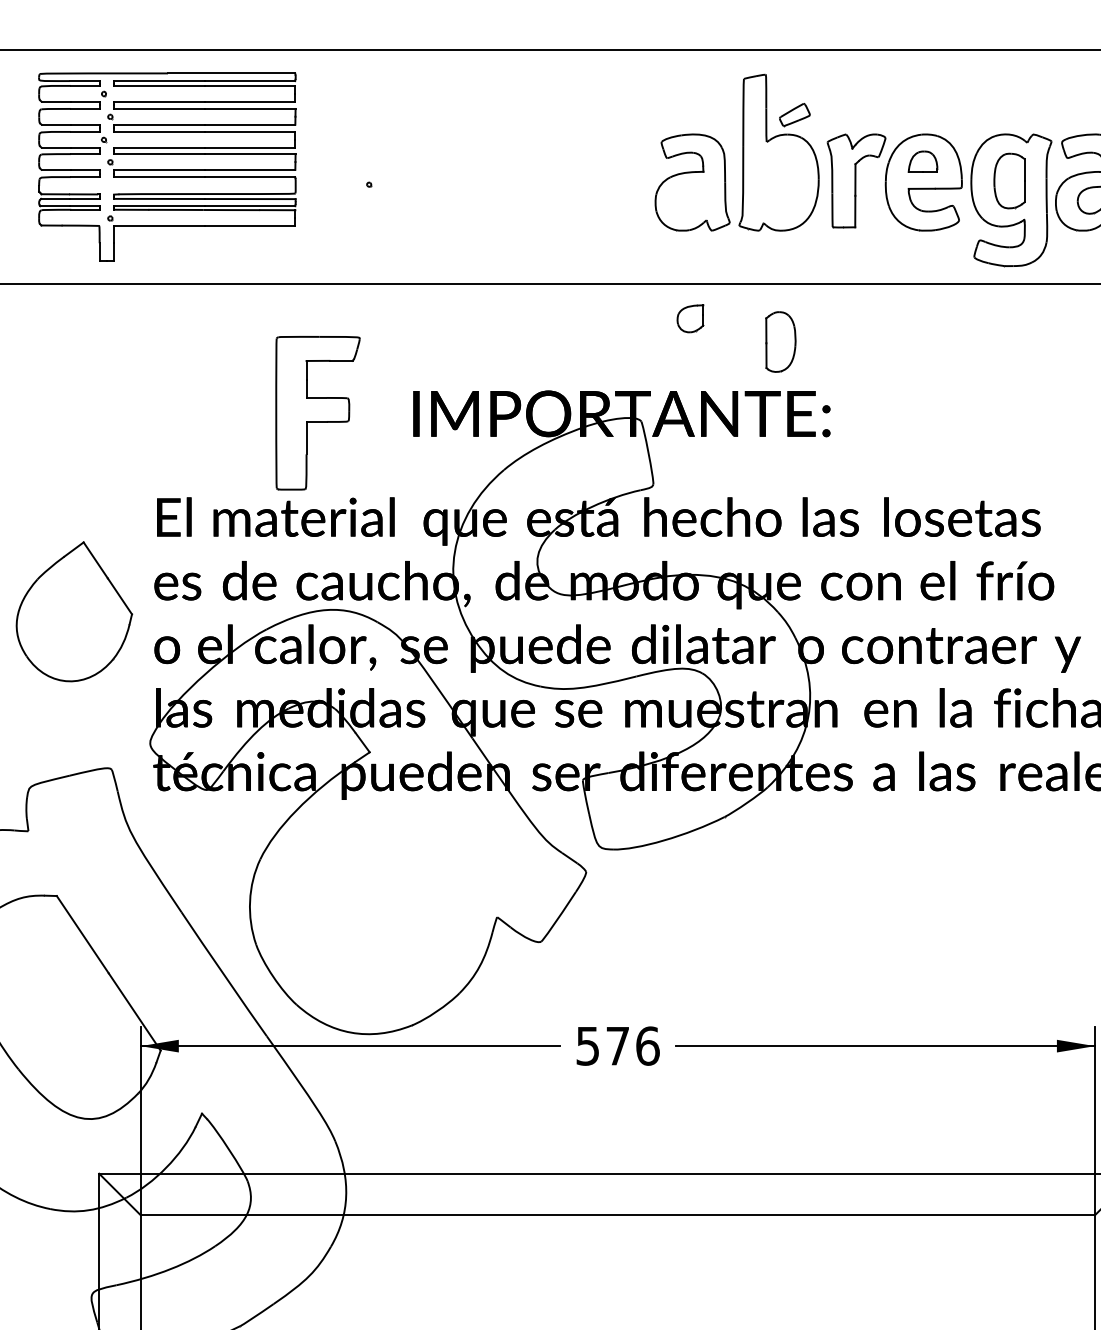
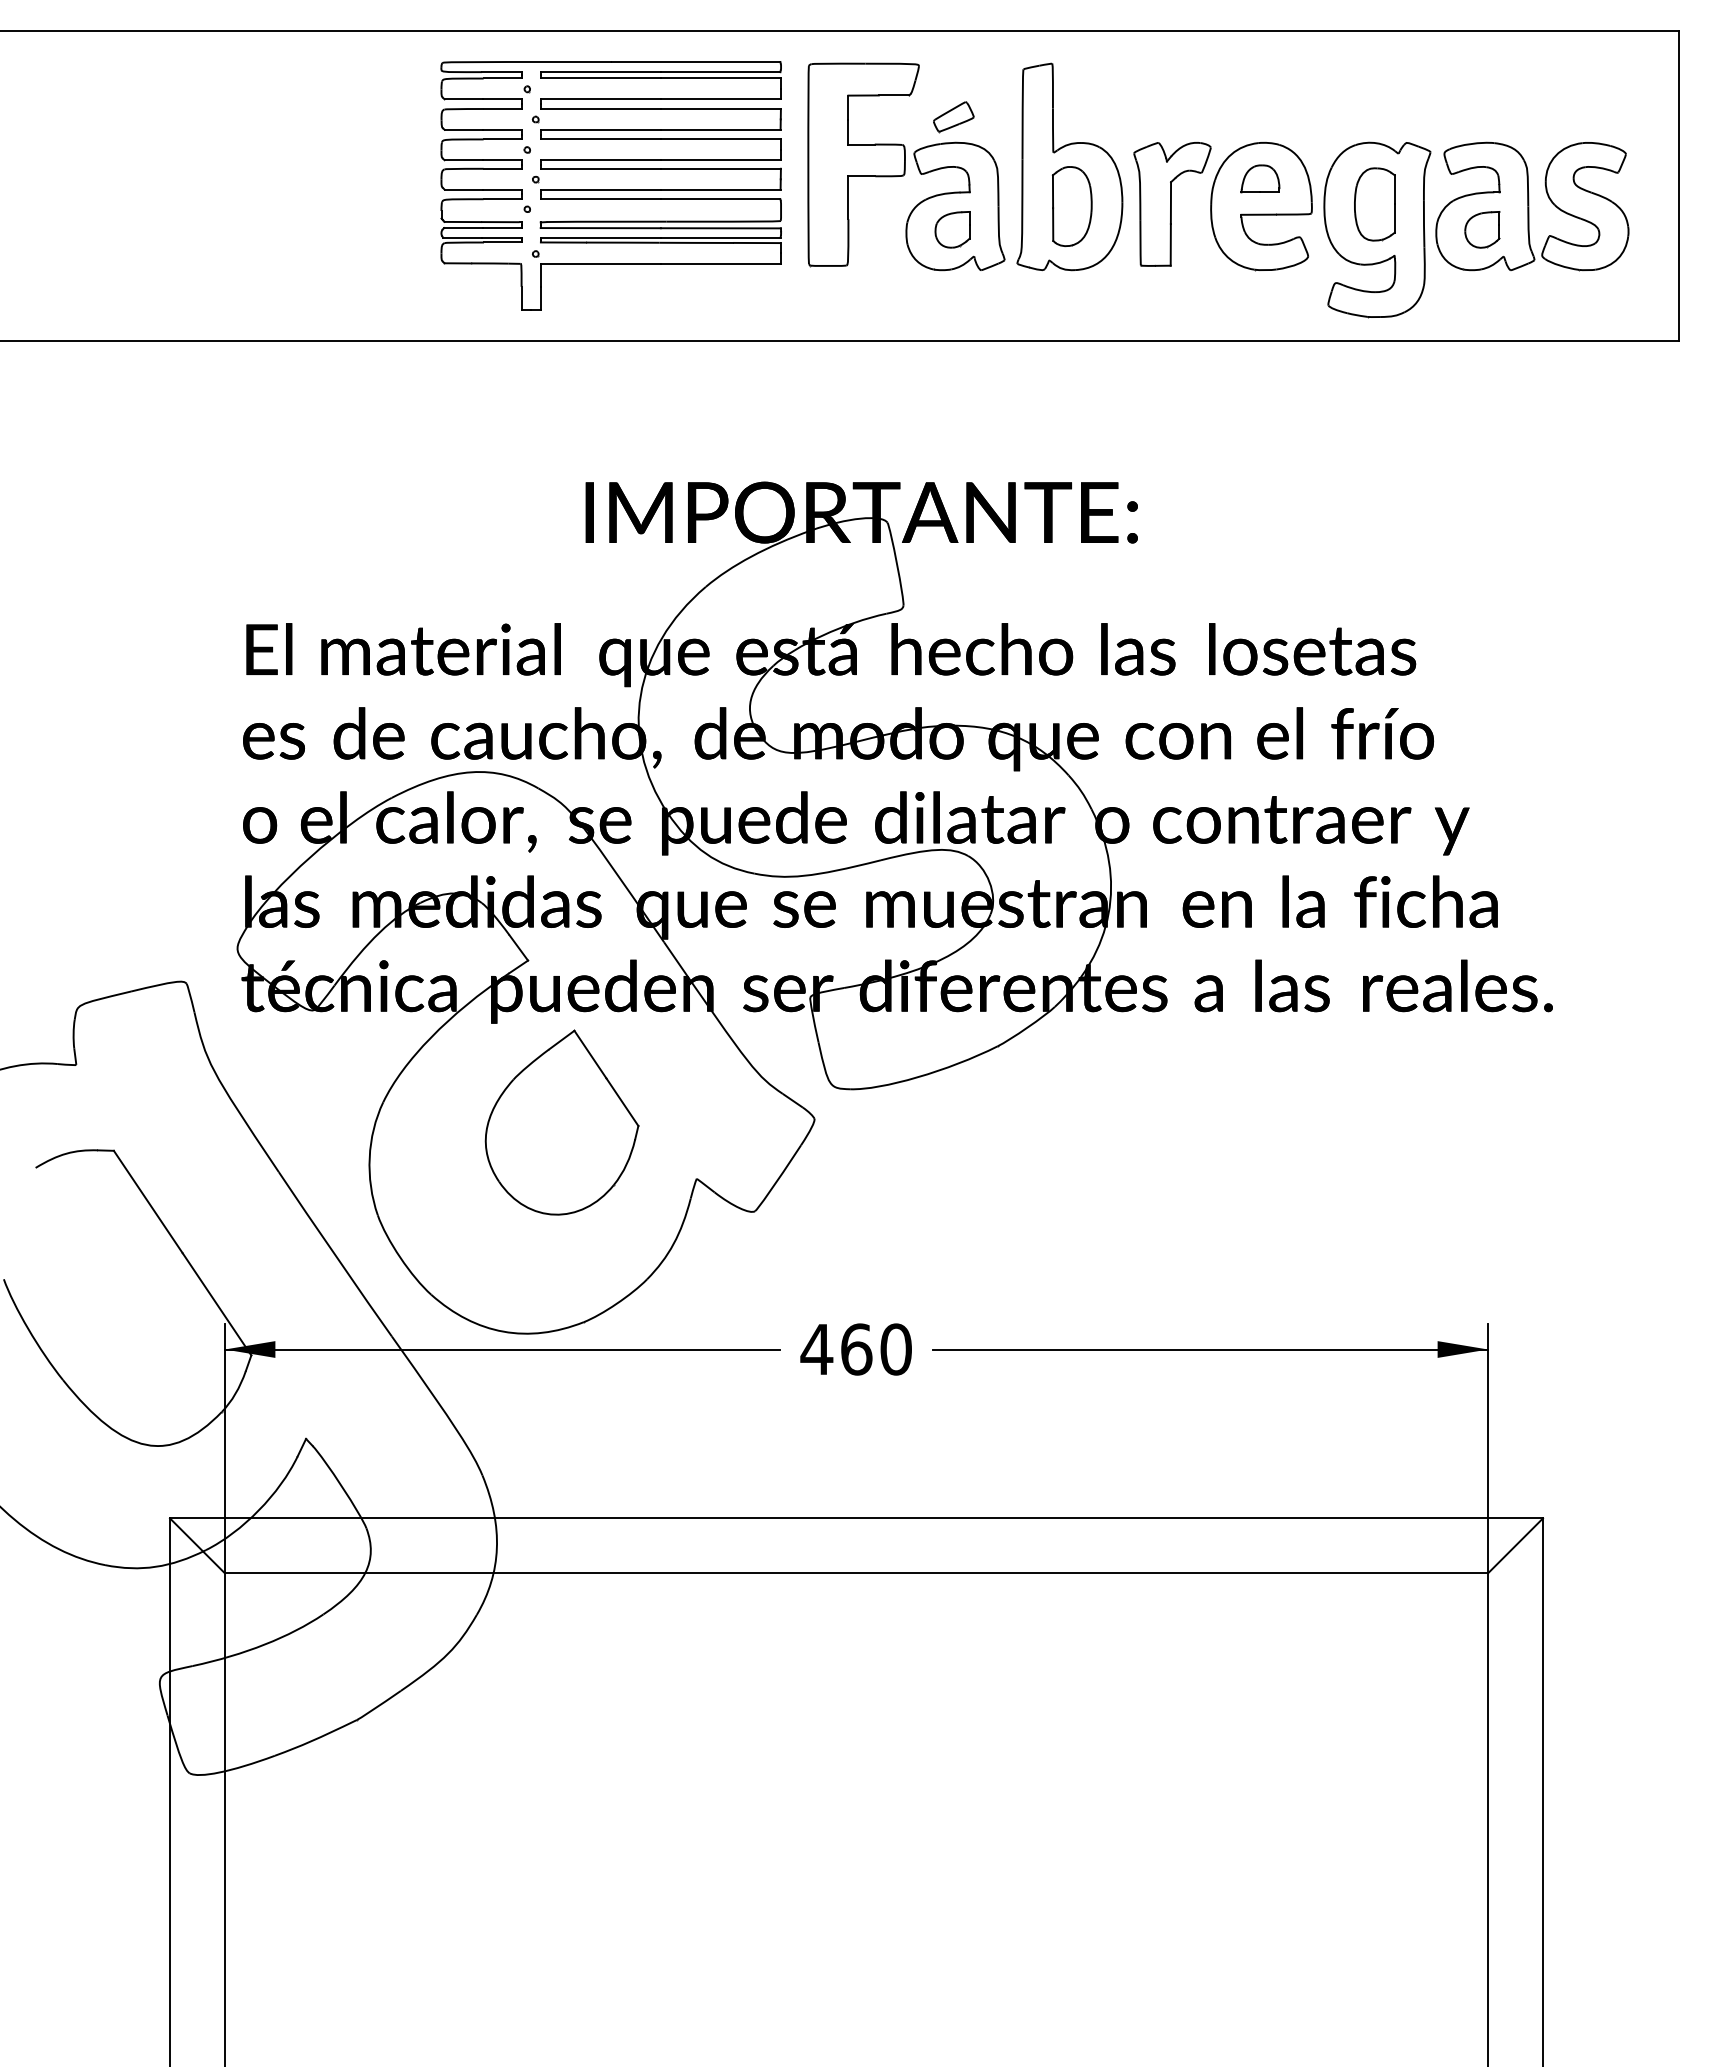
part: (794, 115) -> (953, 117), moved
part: (166, 166) -> (610, 185), moved
part: (690, 318) -> (952, 229), moved
part: (780, 342) -> (1071, 206), moved
part: (317, 413) -> (863, 164), moved
part: (73, 611) -> (561, 1122), moved
text: (617, 1046) -> (856, 1349), 576 -> 460

